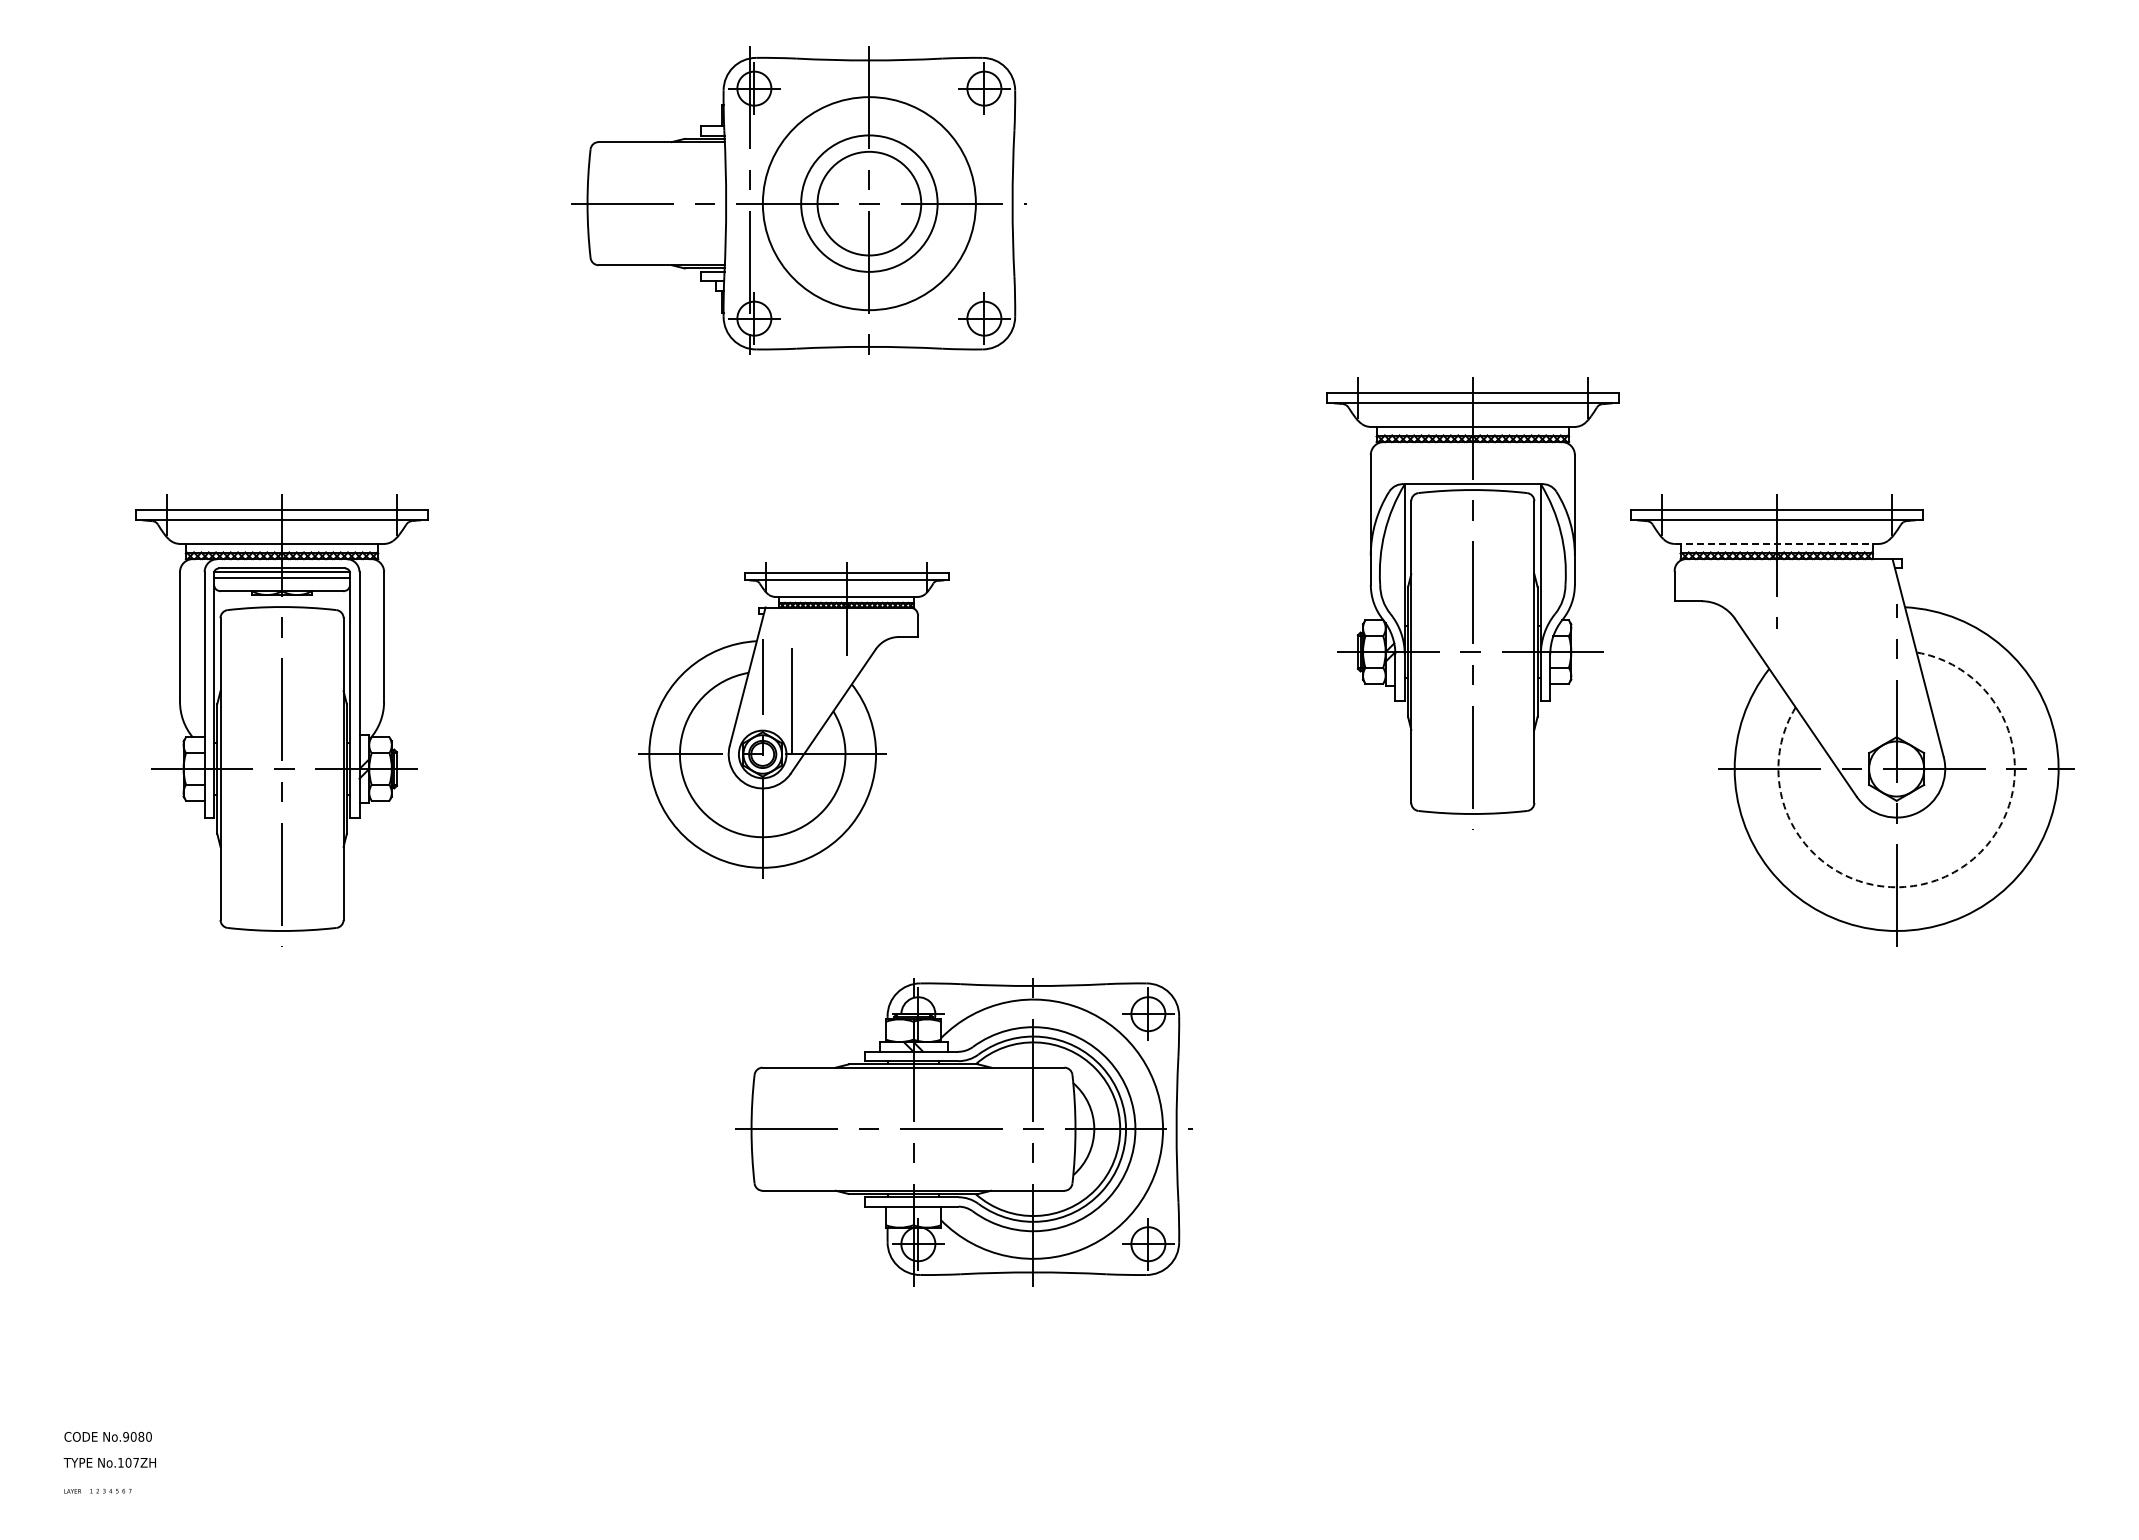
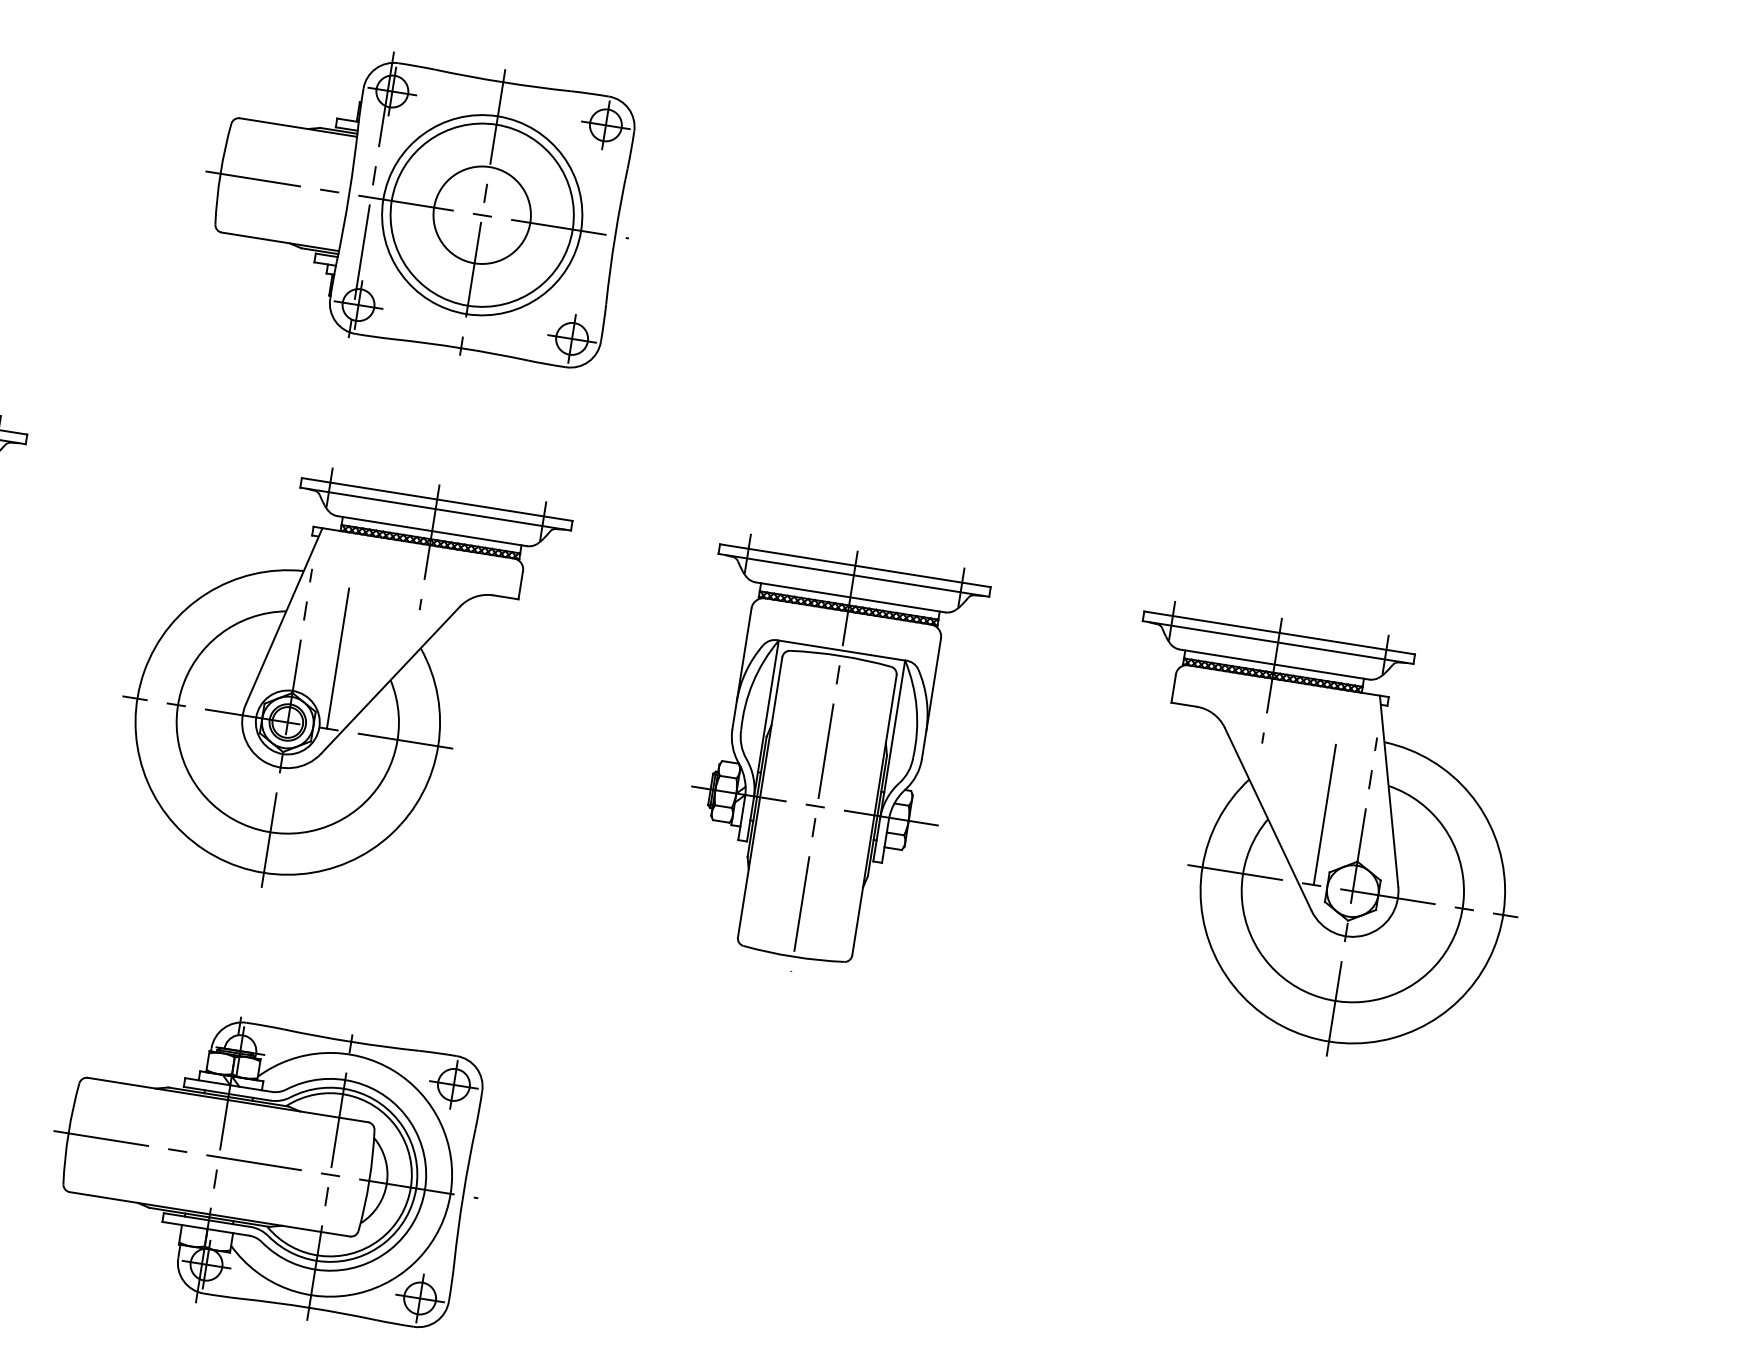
circle: (868, 203) -> (481, 214), size x1.43
line: (1776, 543) -> (1274, 664), dashed -> solid
part: (1472, 603) -> (824, 761), moved
line: (1854, 693) -> (1324, 814), added
part: (793, 720) -> (335, 683), size x1.43
arc: (1945, 876) -> (1382, 998), dashed -> solid
part: (963, 1132) -> (264, 1167), moved

